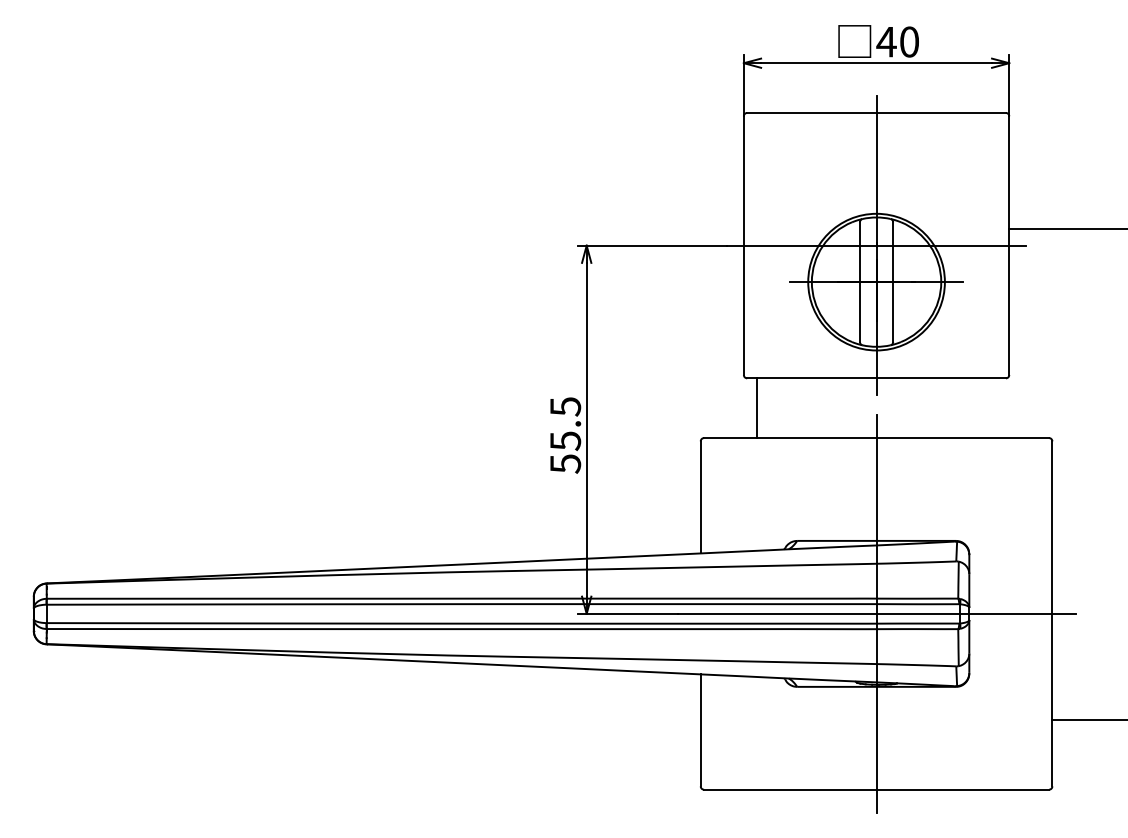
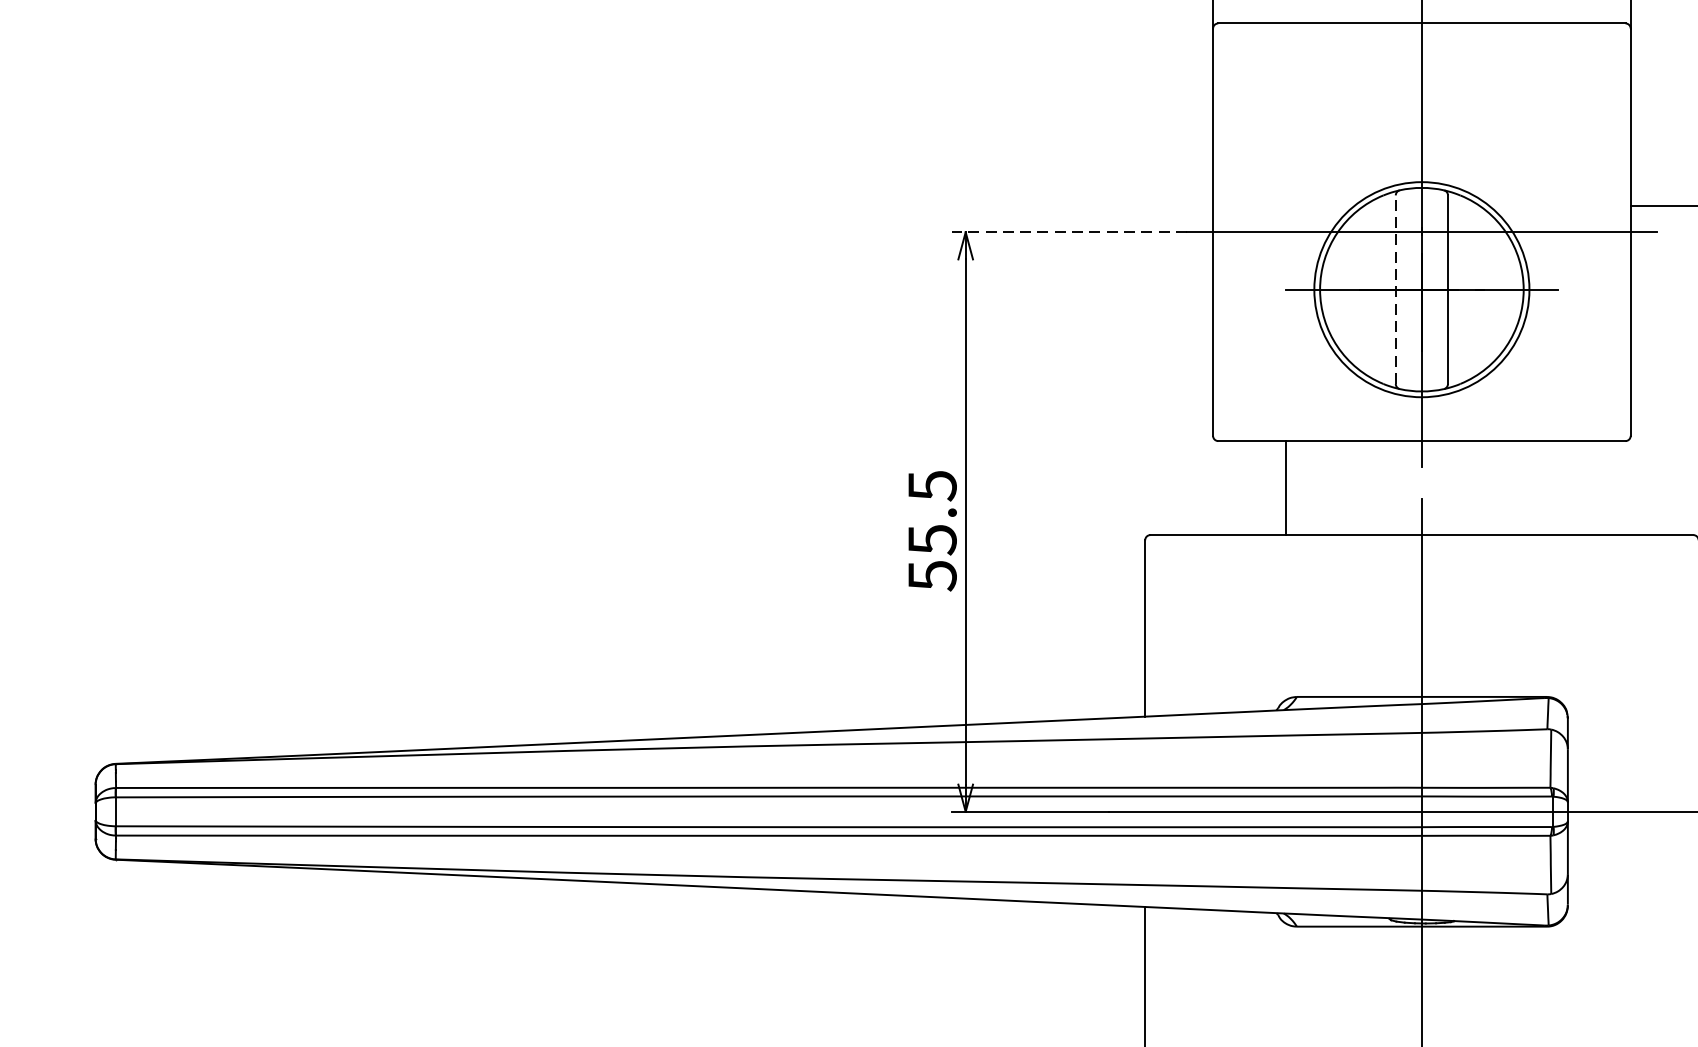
line: (652, 245) -> (1069, 232), solid -> dashed
line: (859, 282) -> (1395, 290), solid -> dashed
line: (757, 408) -> (1286, 488), moved

